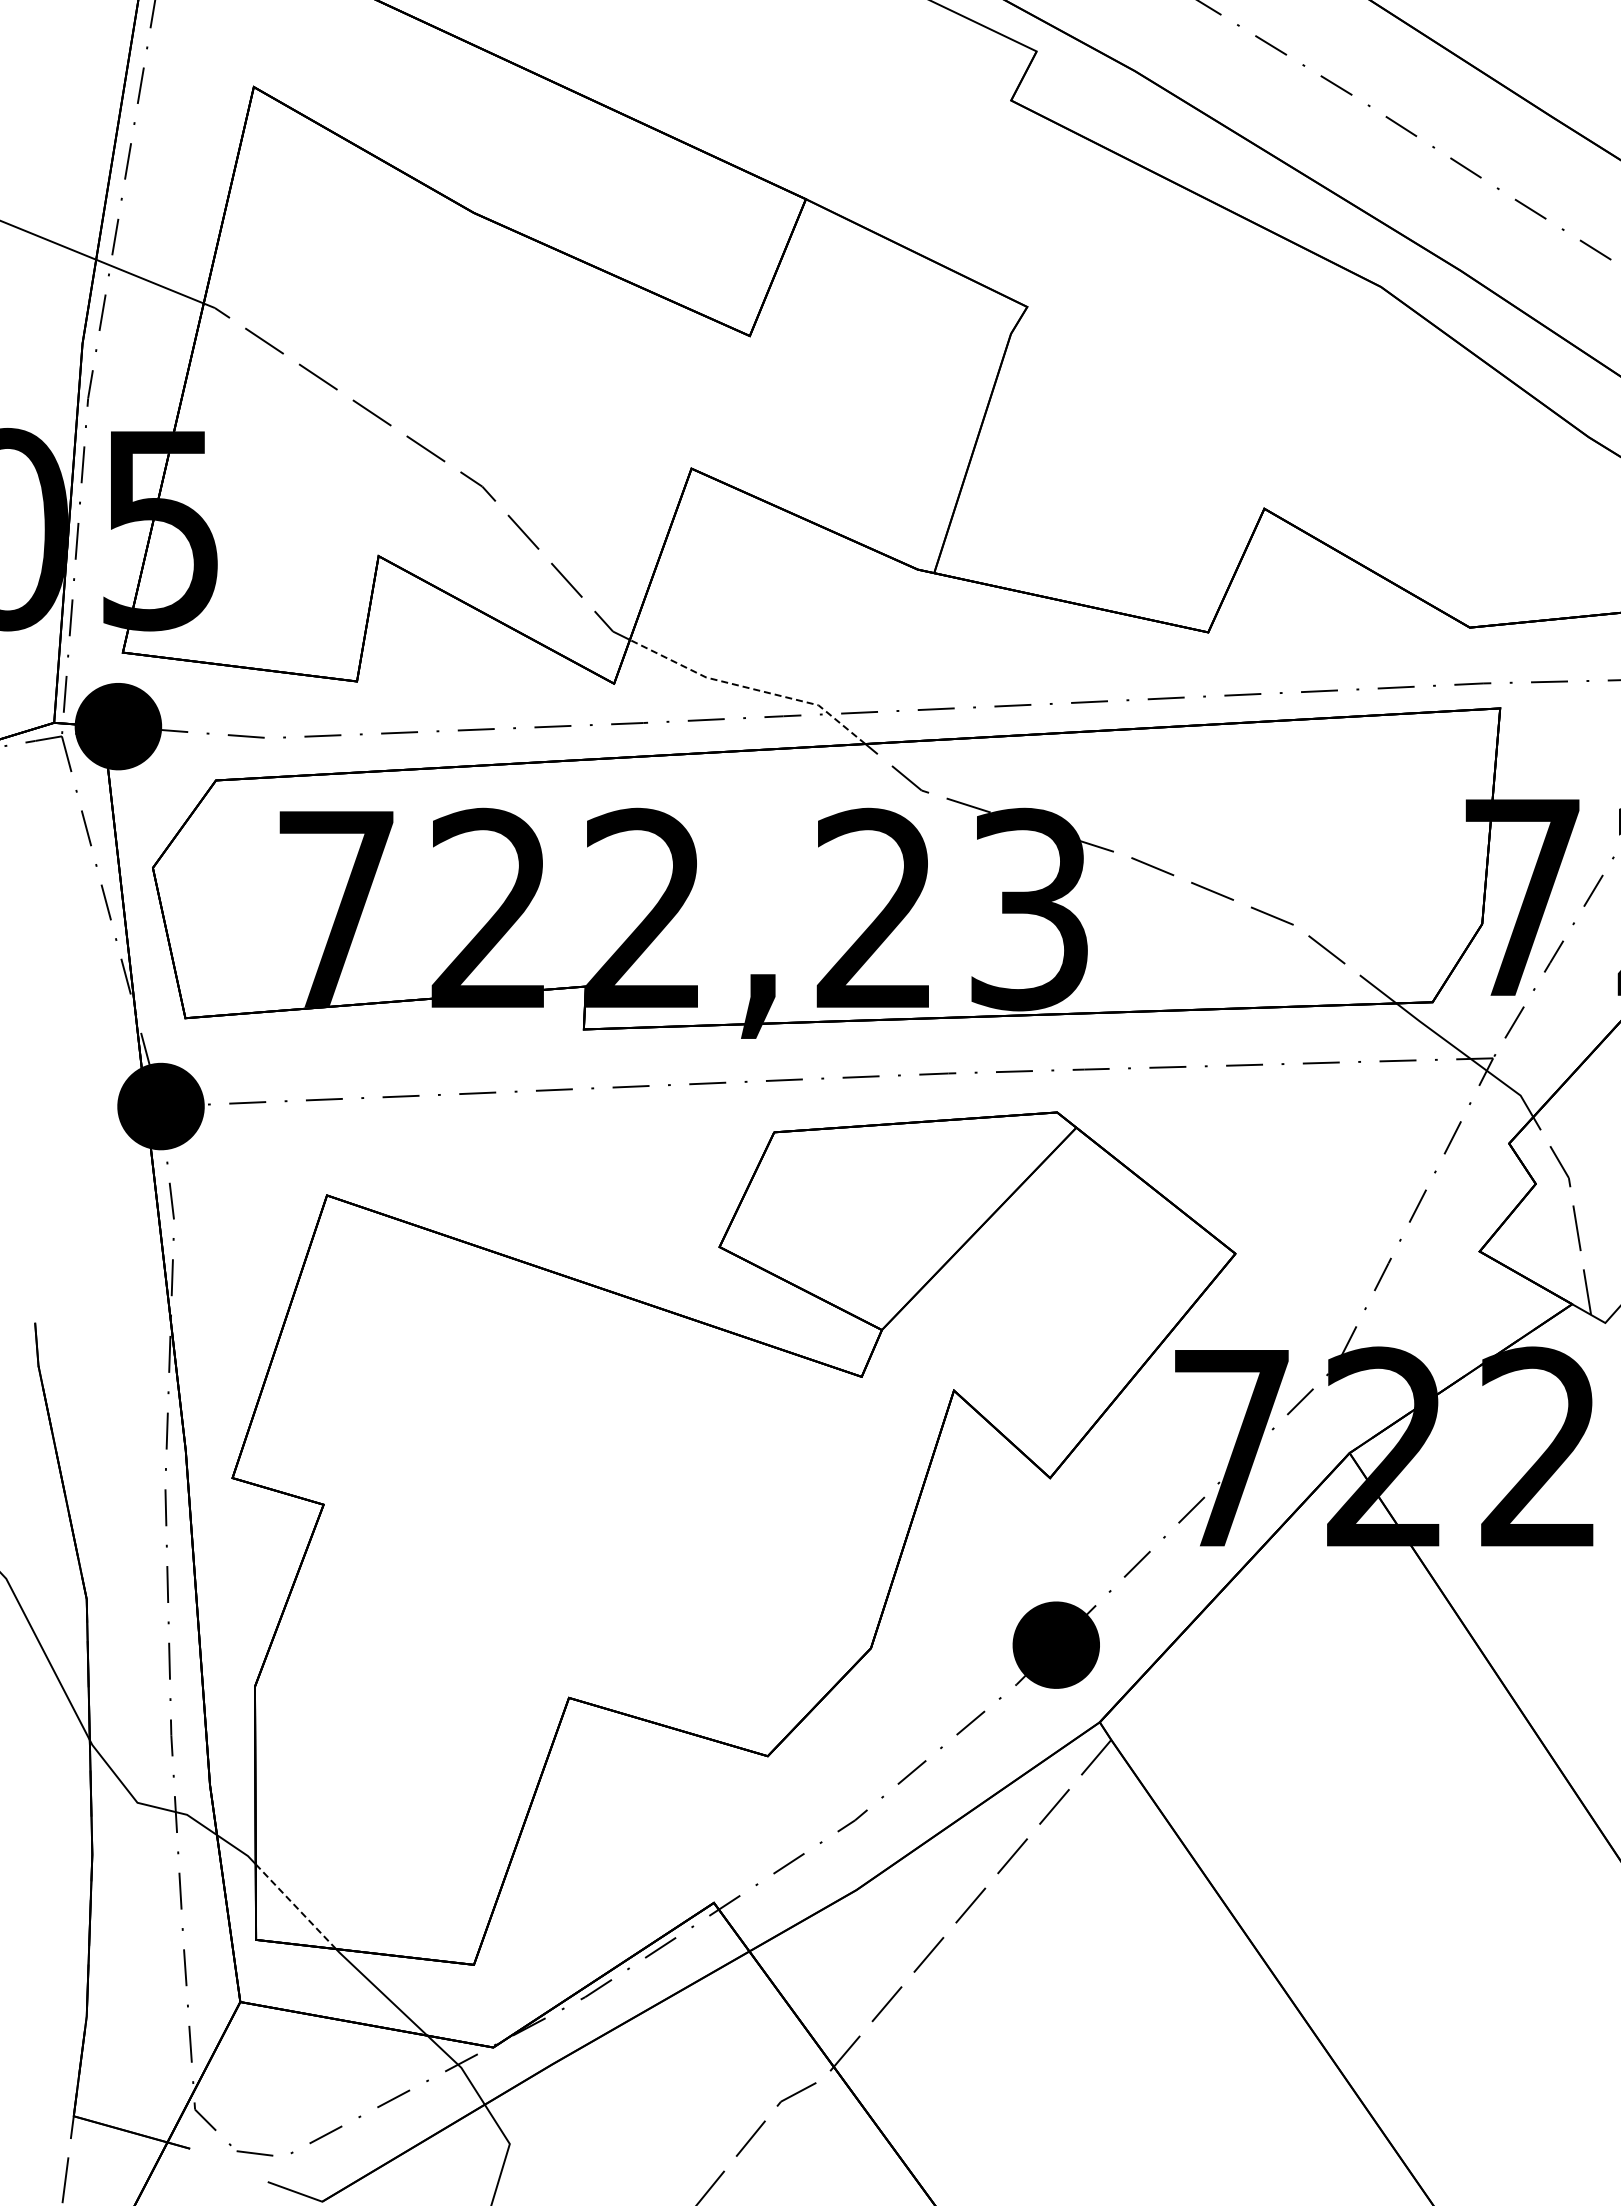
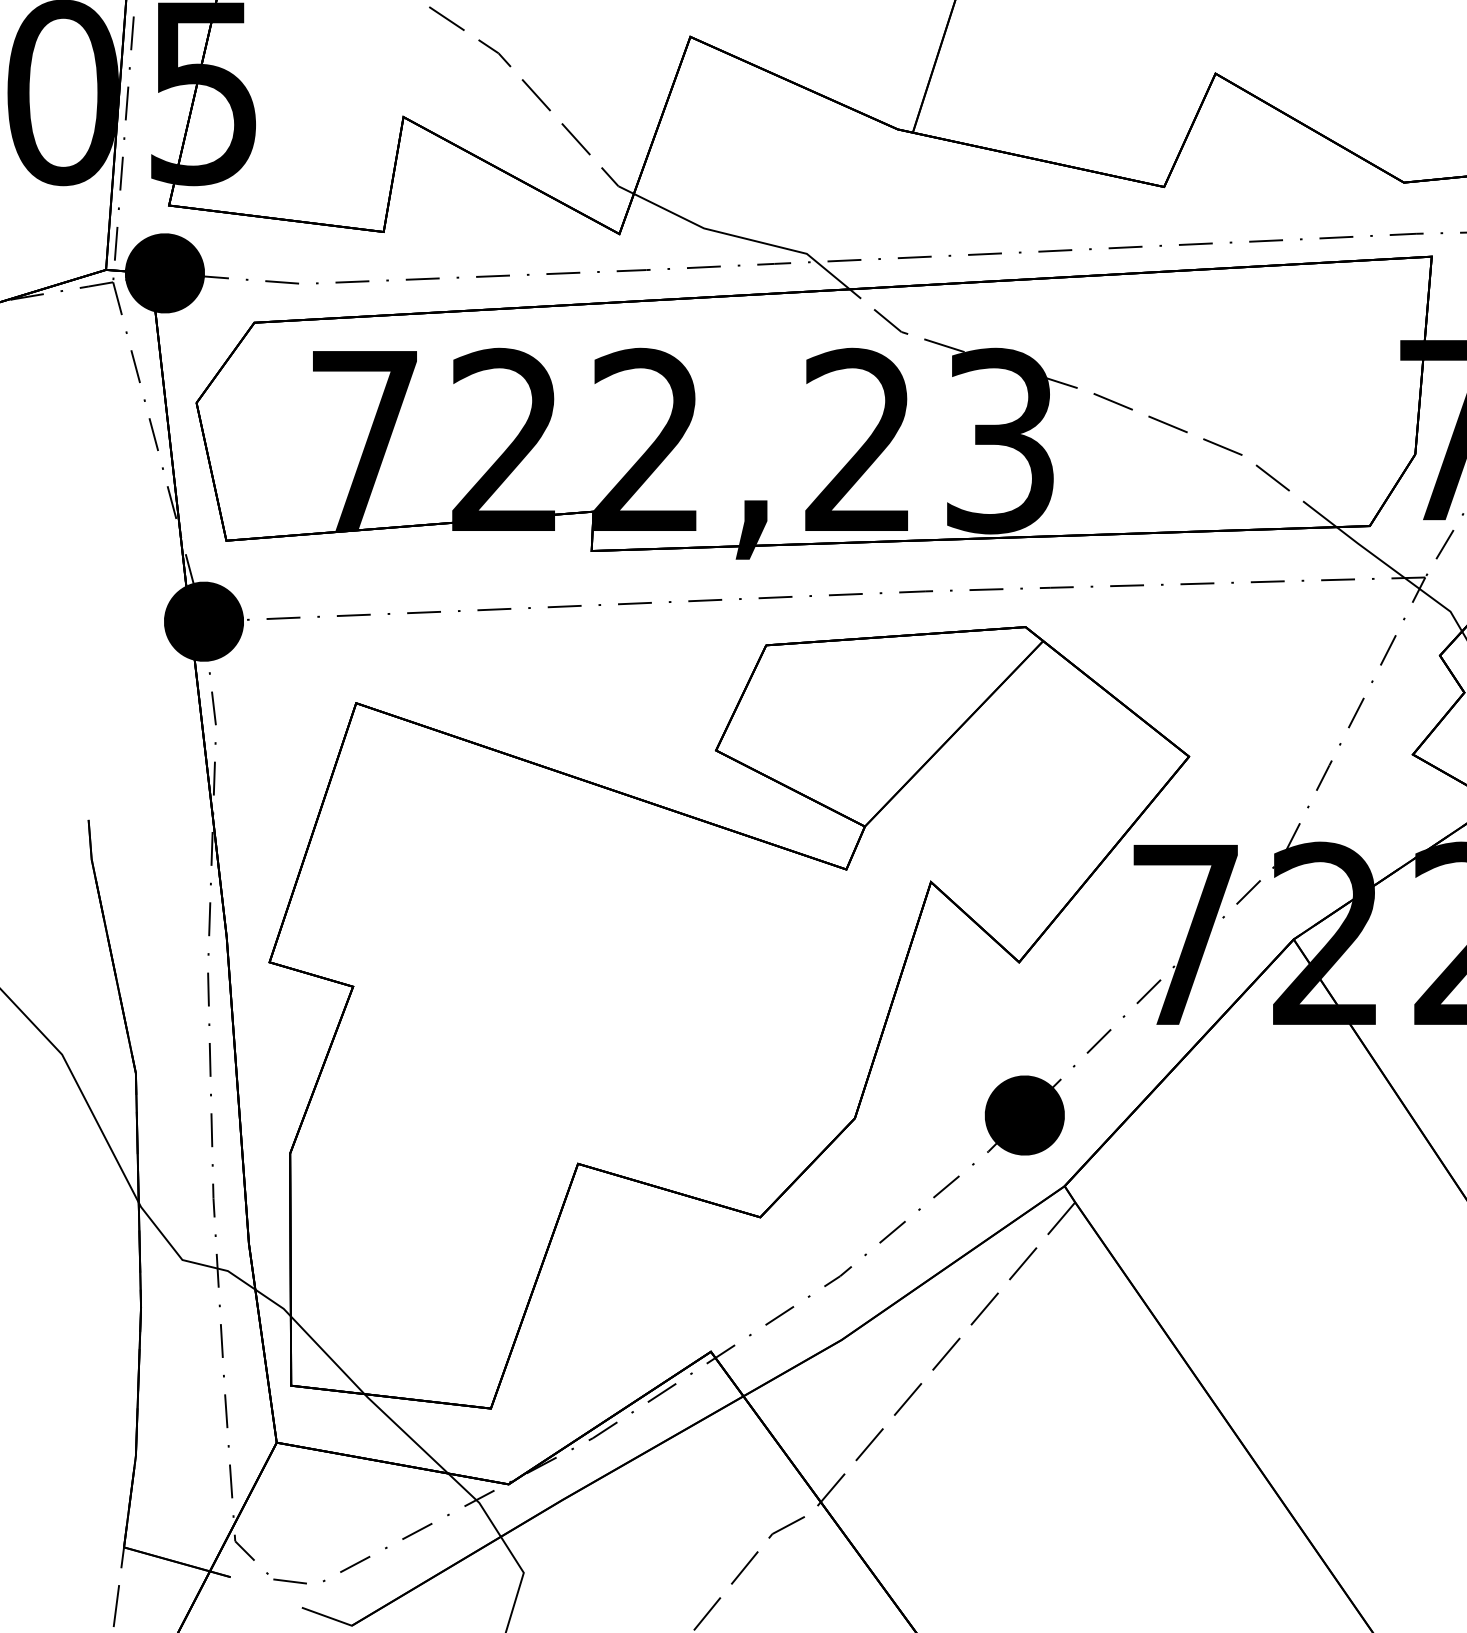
line: (749, 688) -> (743, 238), dashed -> solid
line: (296, 1907) -> (328, 1356), dashed -> solid

